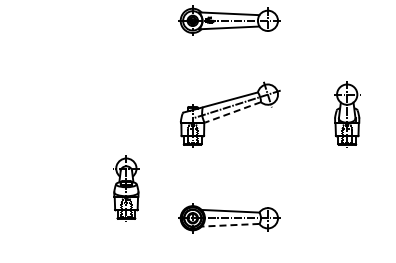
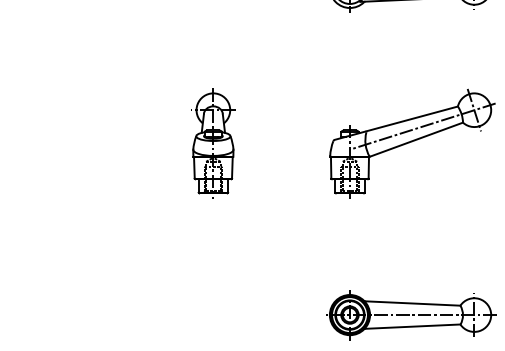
line: (233, 112) -> (417, 139), dashed -> solid
part: (126, 188) -> (213, 143), moved
line: (230, 225) -> (412, 327), dashed -> solid

